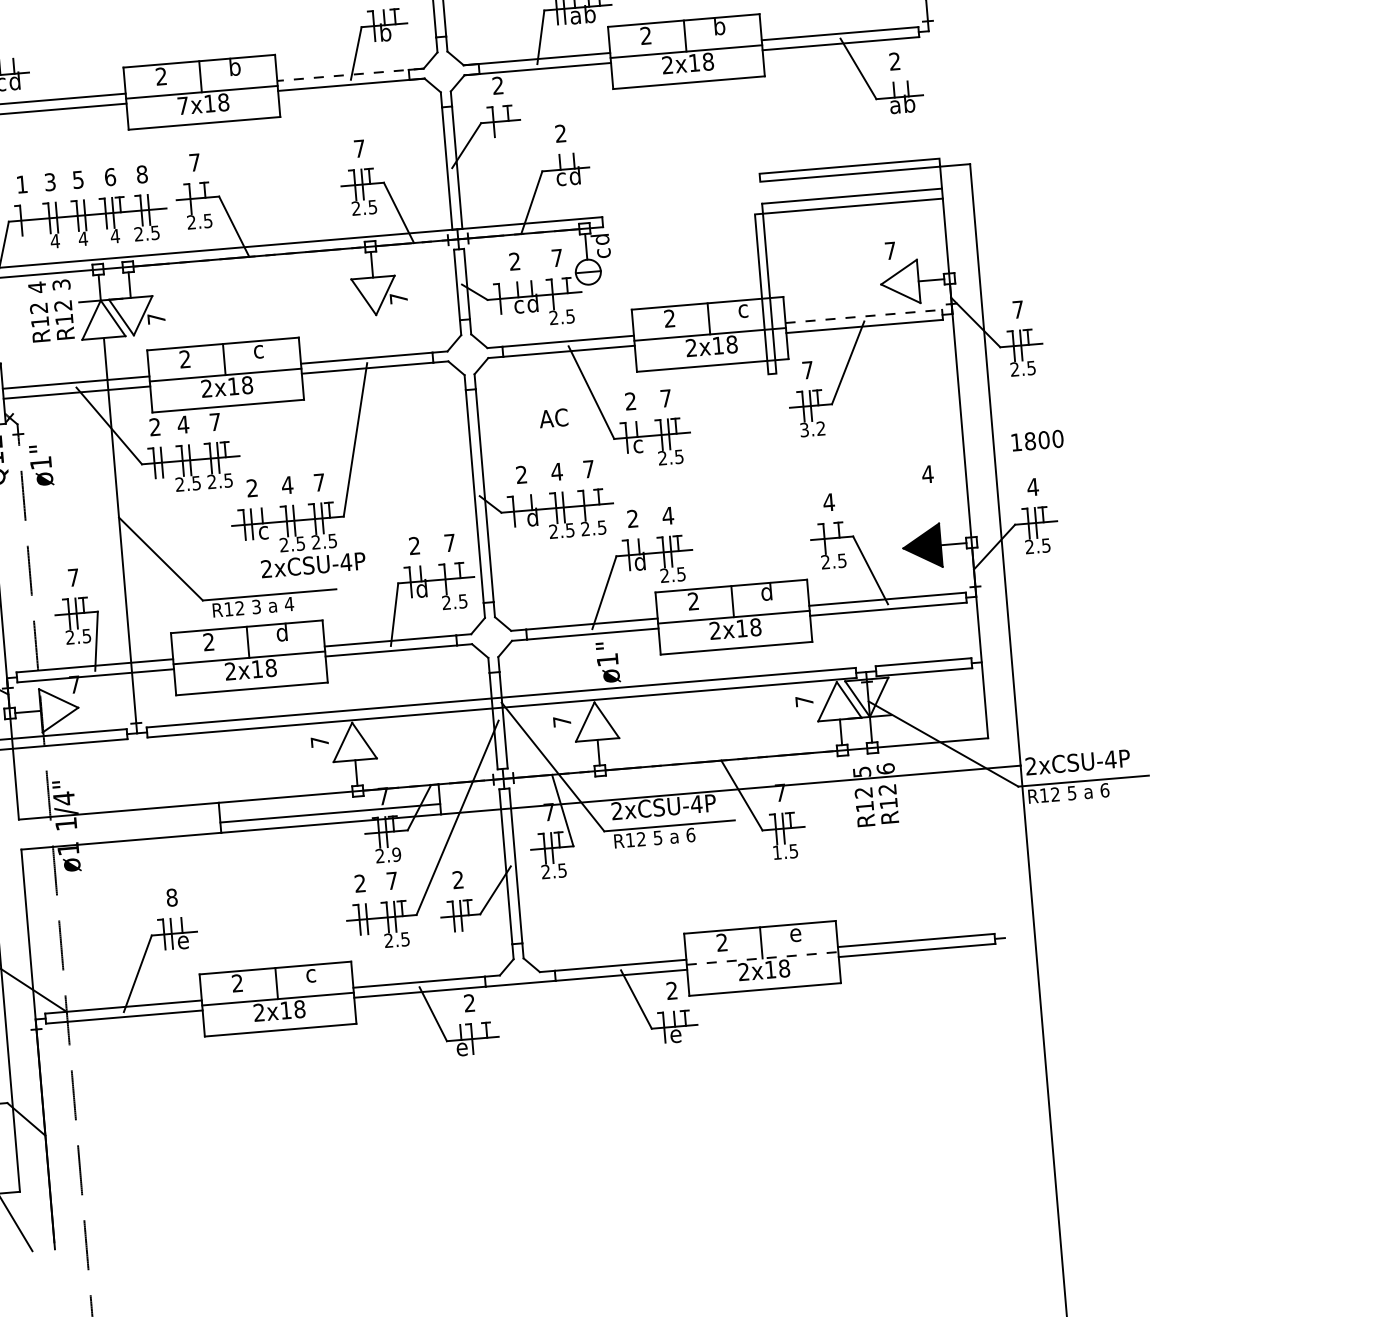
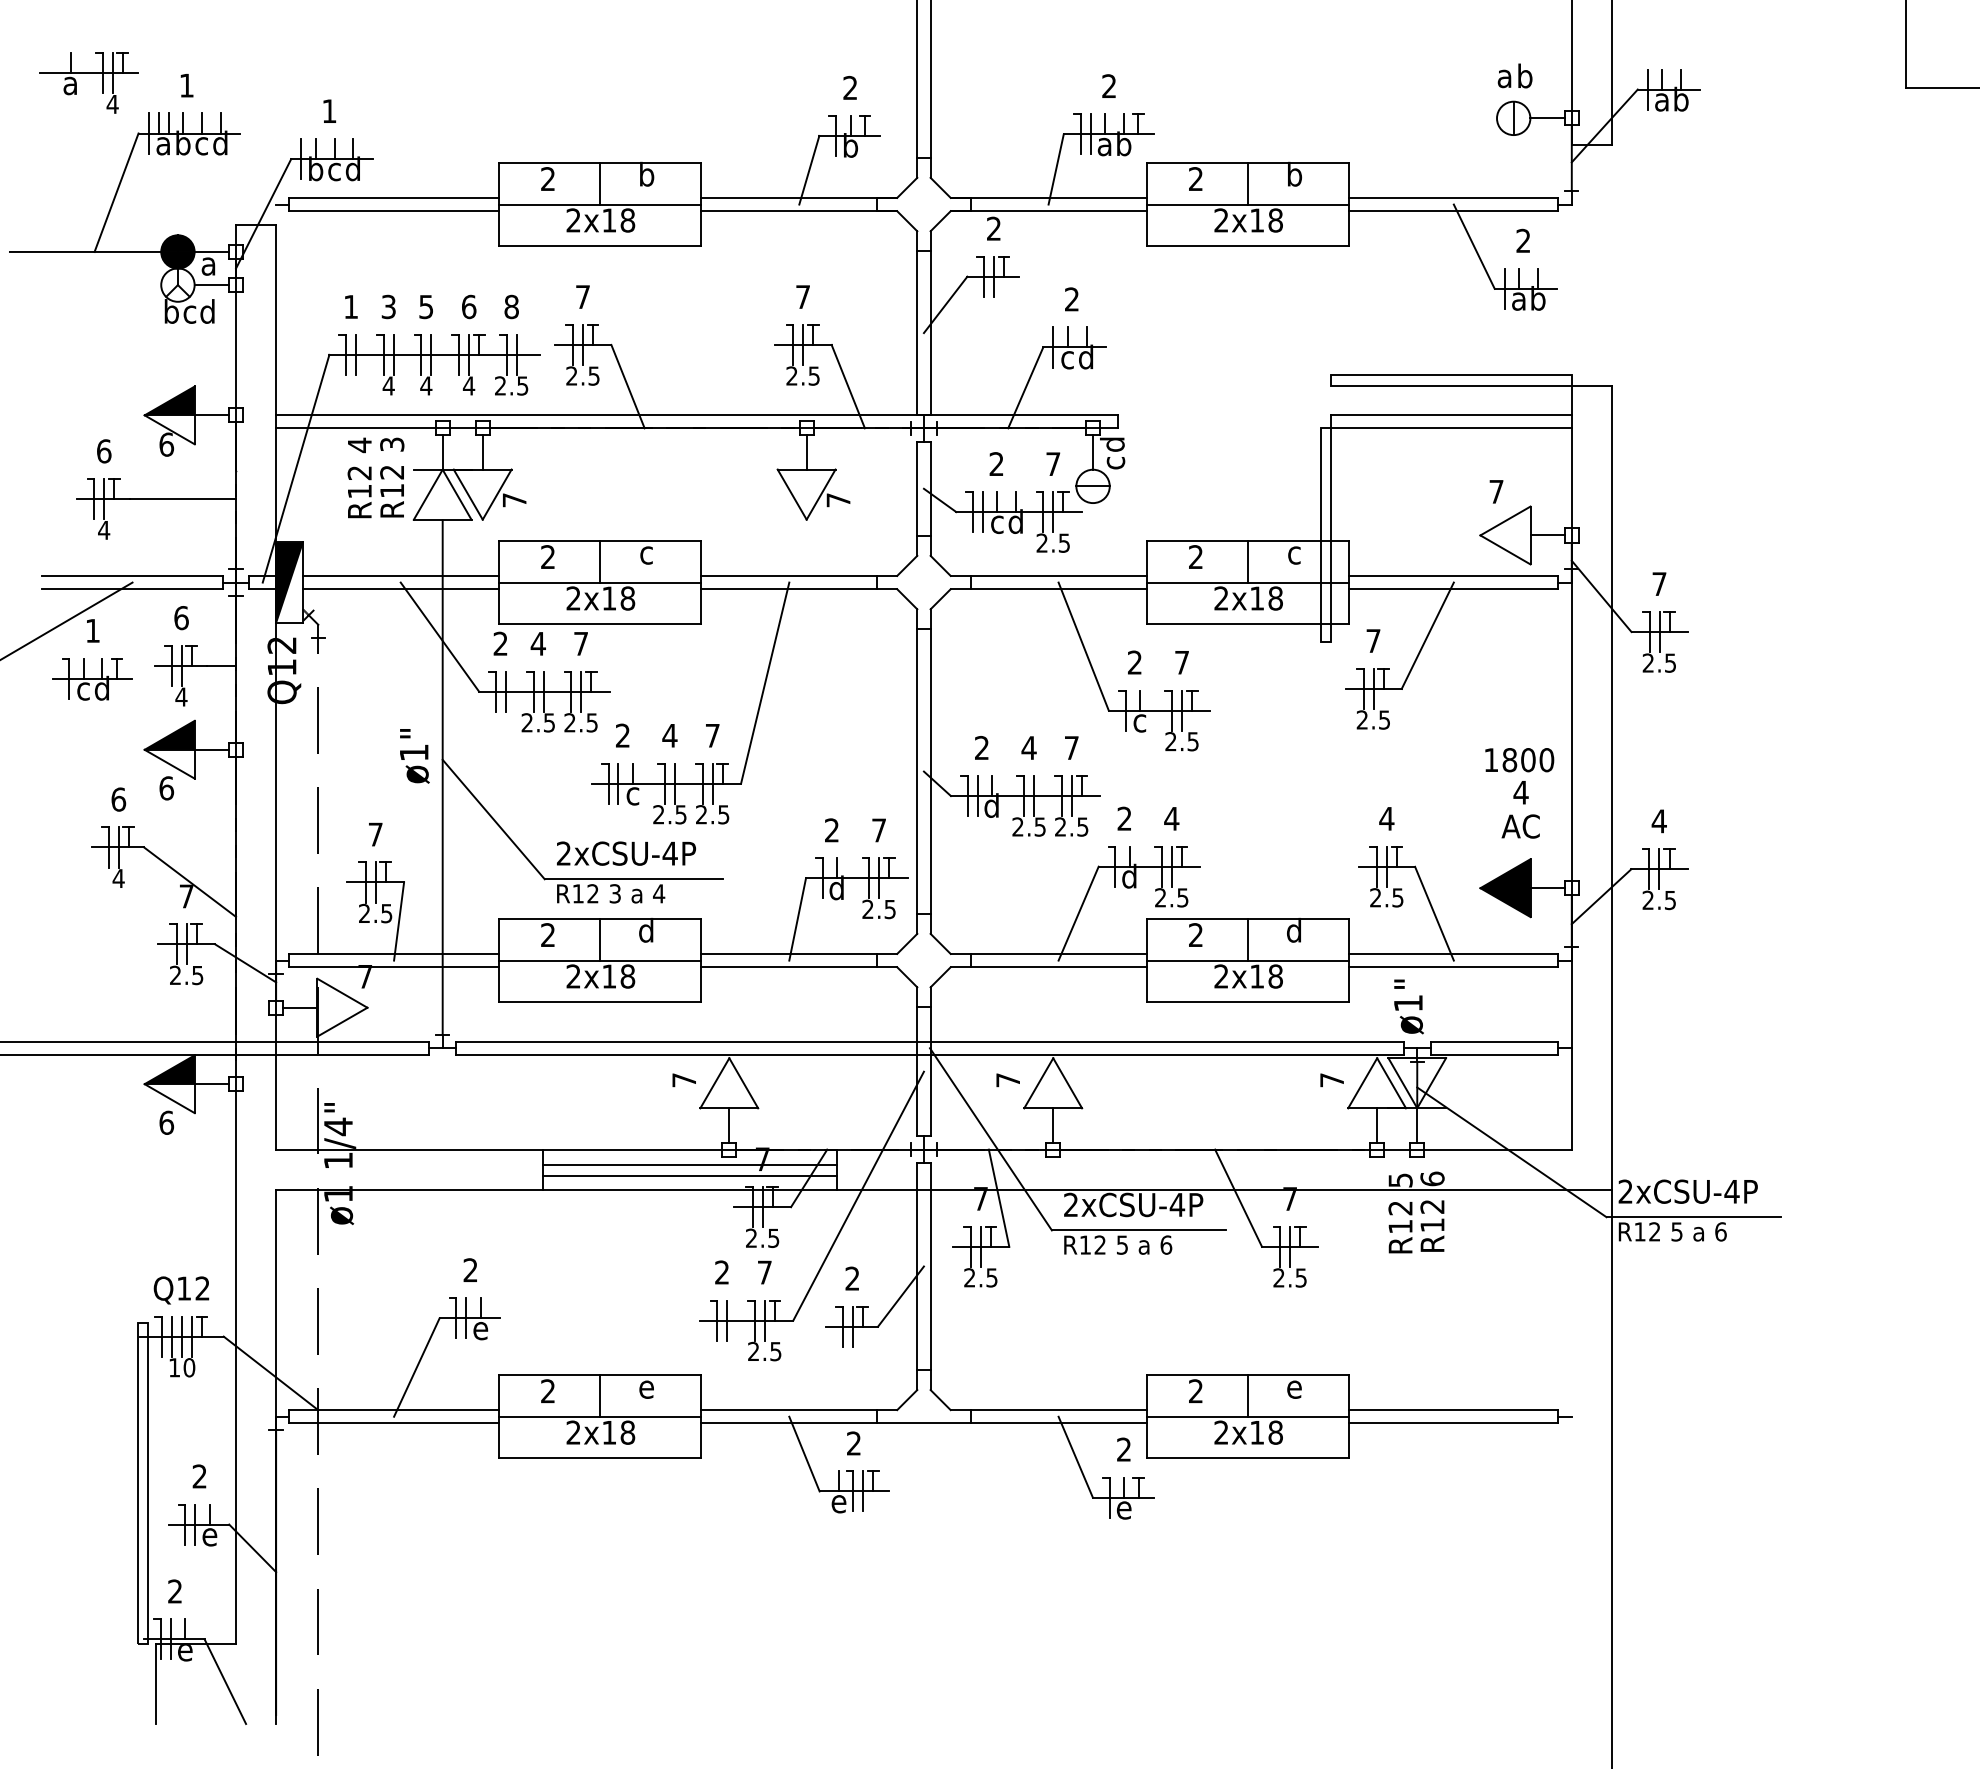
line: (350, 74) -> (799, 197), dashed -> solid
line: (883, 98) -> (1504, 288), added
text: (182, 105) -> (573, 220), 7x18 -> 2x18
line: (501, 121) -> (994, 276), added
line: (550, 170) -> (1053, 347), added
line: (198, 198) -> (583, 344), added
line: (29, 219) -> (356, 354), added
line: (560, 294) -> (1053, 512), added
line: (508, 298) -> (983, 512), added
line: (863, 316) -> (1453, 575), dashed -> solid
text: (553, 418) -> (1520, 826), moved
text: (812, 428) -> (1372, 719), 3.2 -> 2.5
text: (1037, 440) -> (1519, 760), moved
text: (41, 465) -> (414, 756), moved
line: (591, 505) -> (1071, 796), added
line: (521, 511) -> (977, 796), added
line: (831, 538) -> (1386, 866), added
text: (313, 565) -> (626, 853), moved
line: (453, 578) -> (879, 878), added
text: (607, 662) -> (1408, 1006), moved
line: (329, 805) -> (690, 1165), added
text: (776, 852) -> (1278, 1277), 1.5 -> 2.5
text: (396, 854) -> (773, 1237), 2.9 -> 2.5
text: (171, 897) -> (470, 1270), 8 -> 2
line: (763, 958) -> (1248, 1416), dashed -> solid
text: (311, 975) -> (646, 1389), c -> e
line: (479, 1038) -> (863, 1491), added

